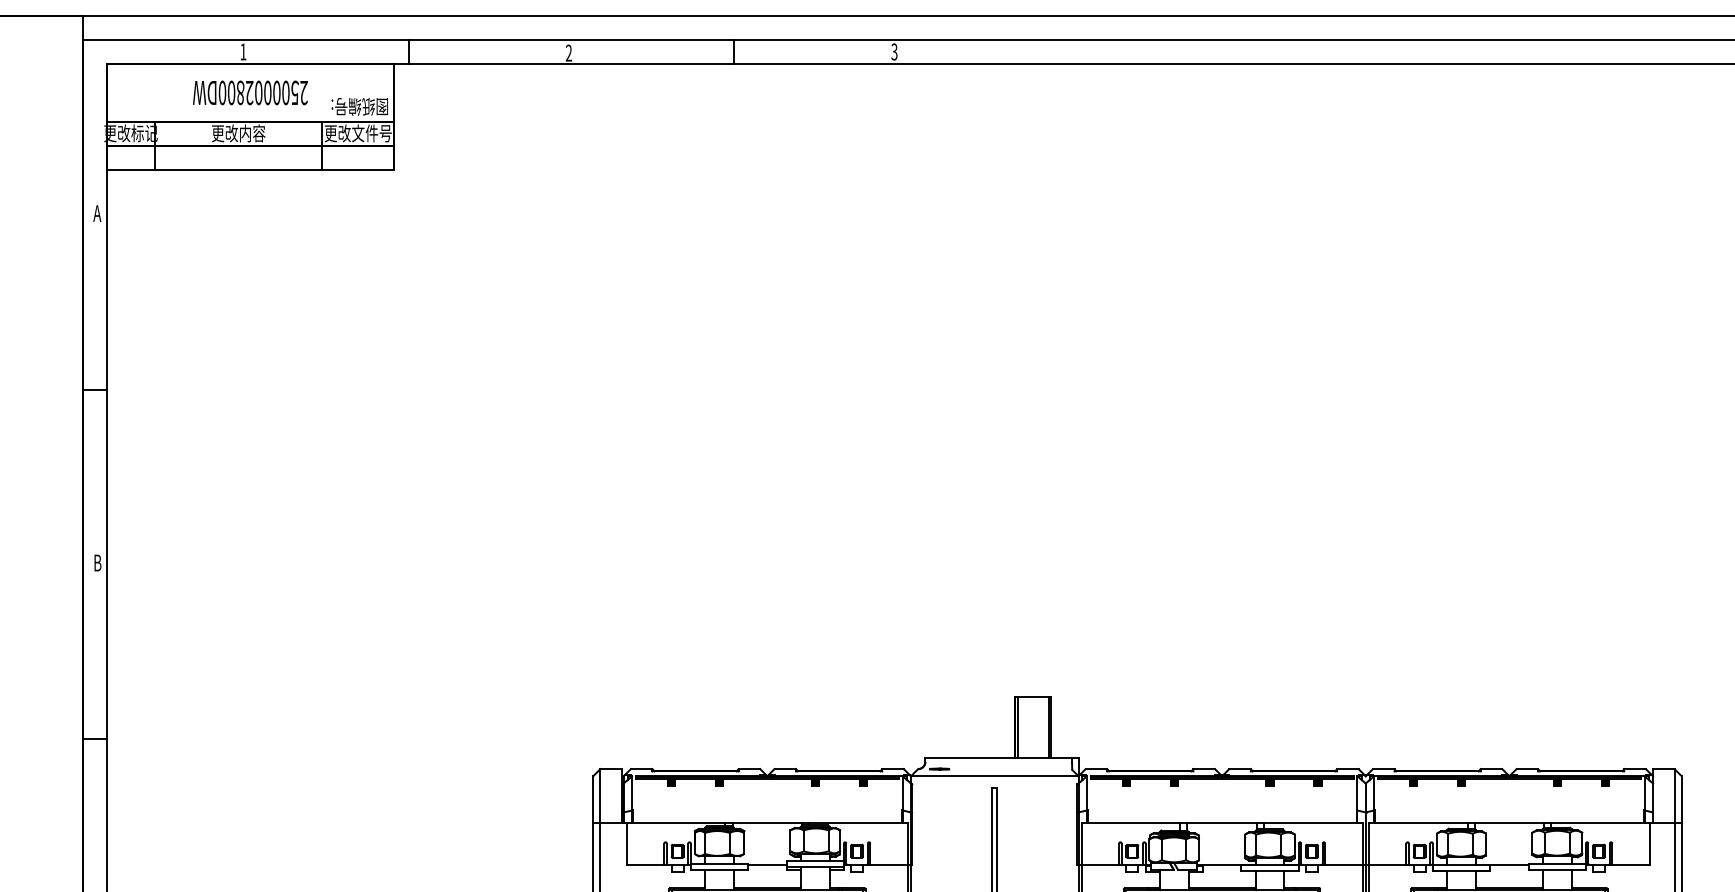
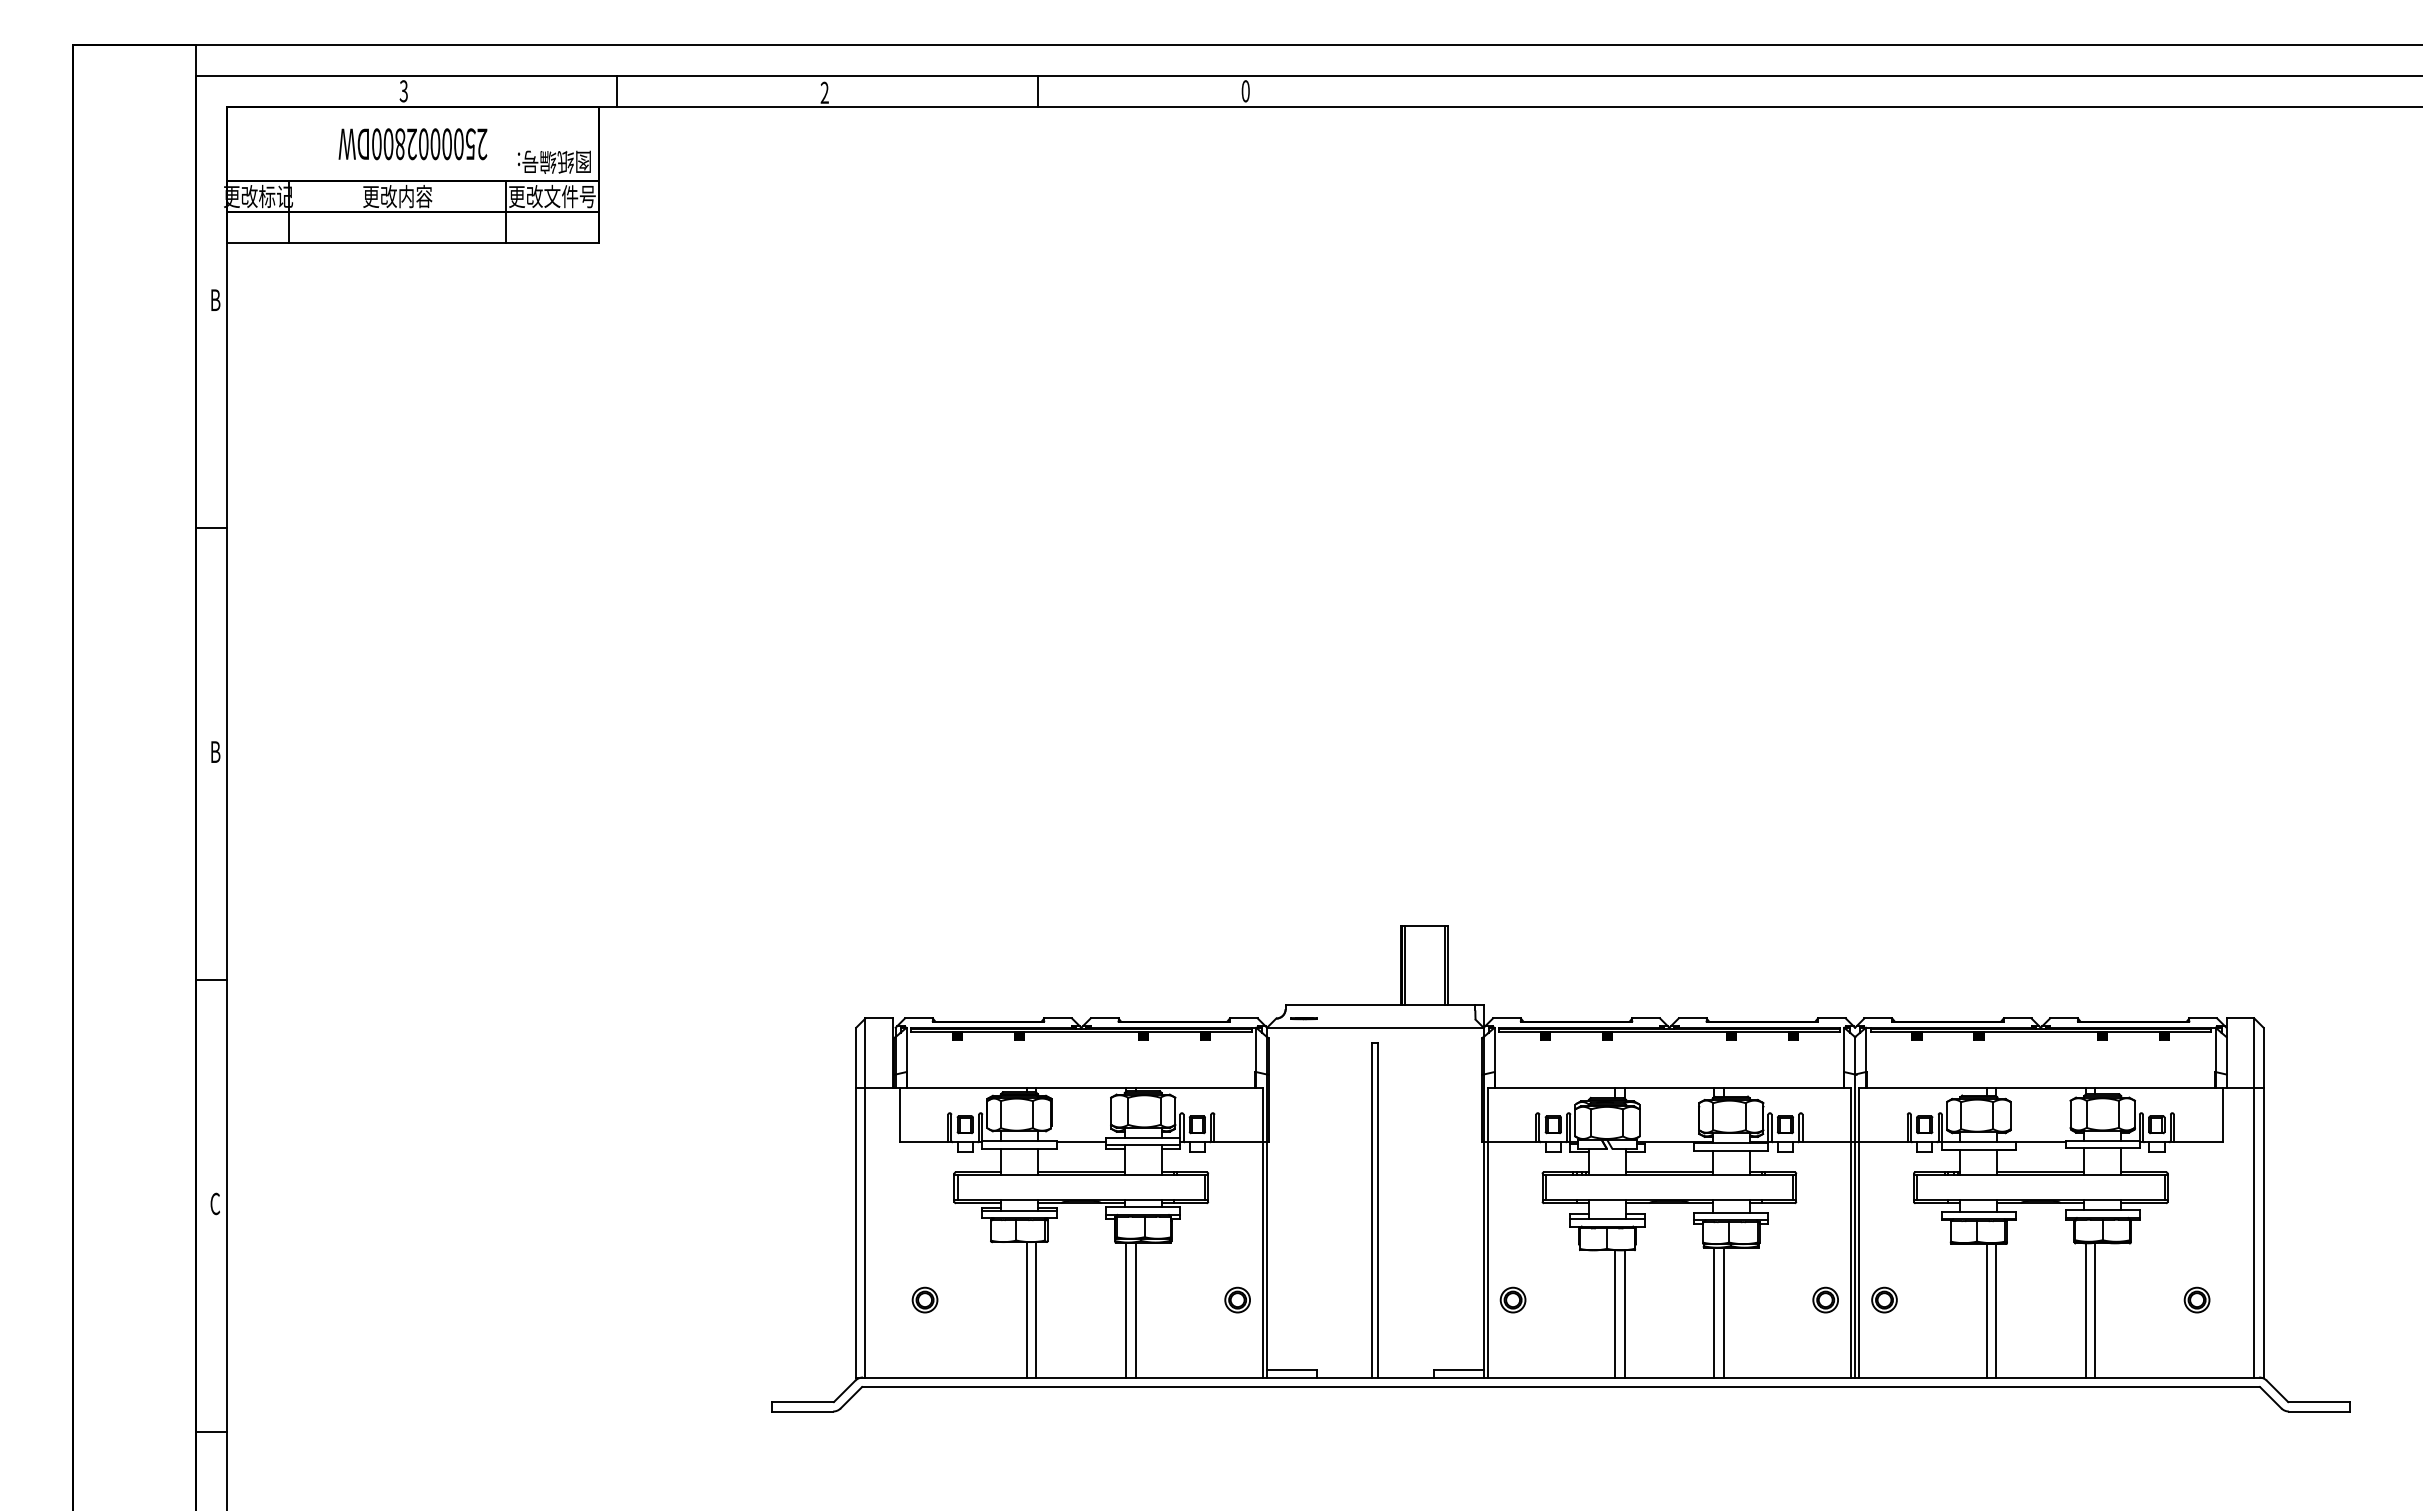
text: (243, 52) -> (403, 91), 1 -> 3
text: (894, 52) -> (1245, 91), 3 -> 0
text: (96, 213) -> (214, 299), A -> B

